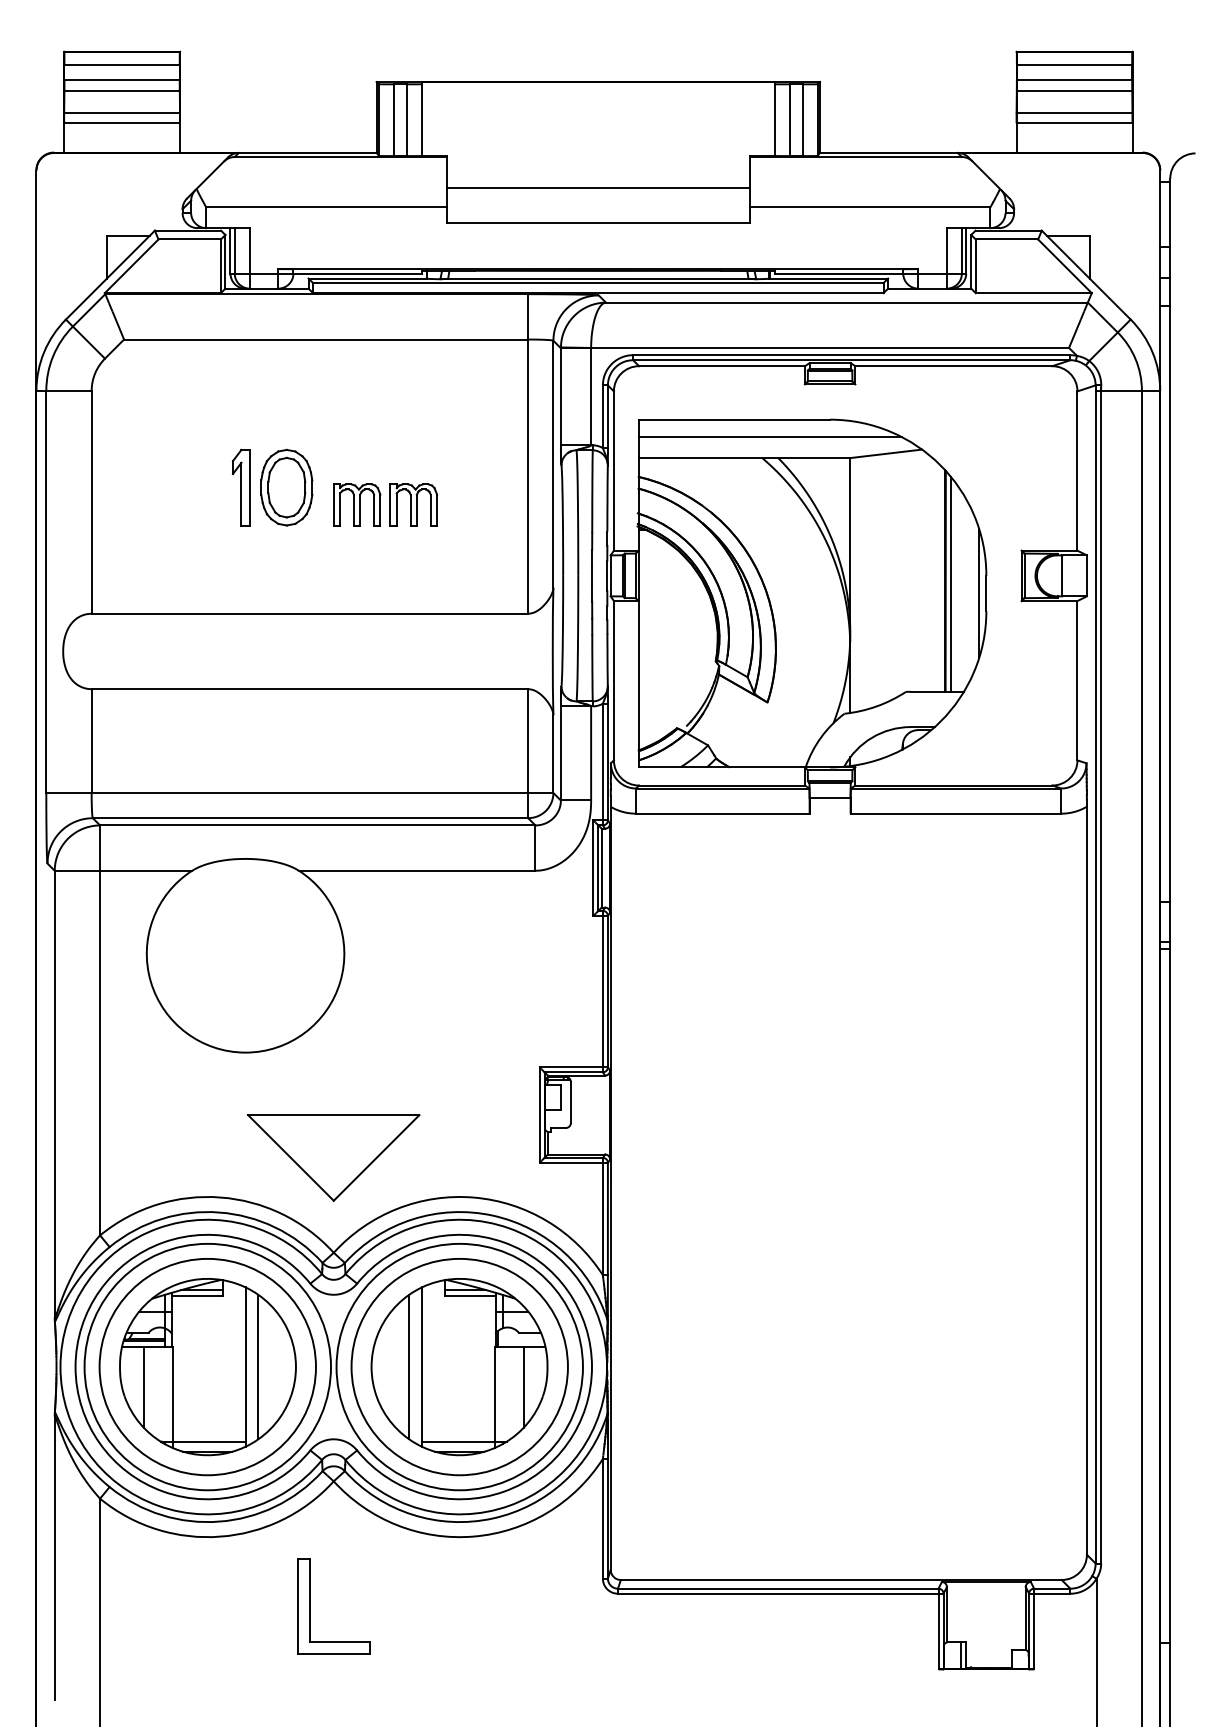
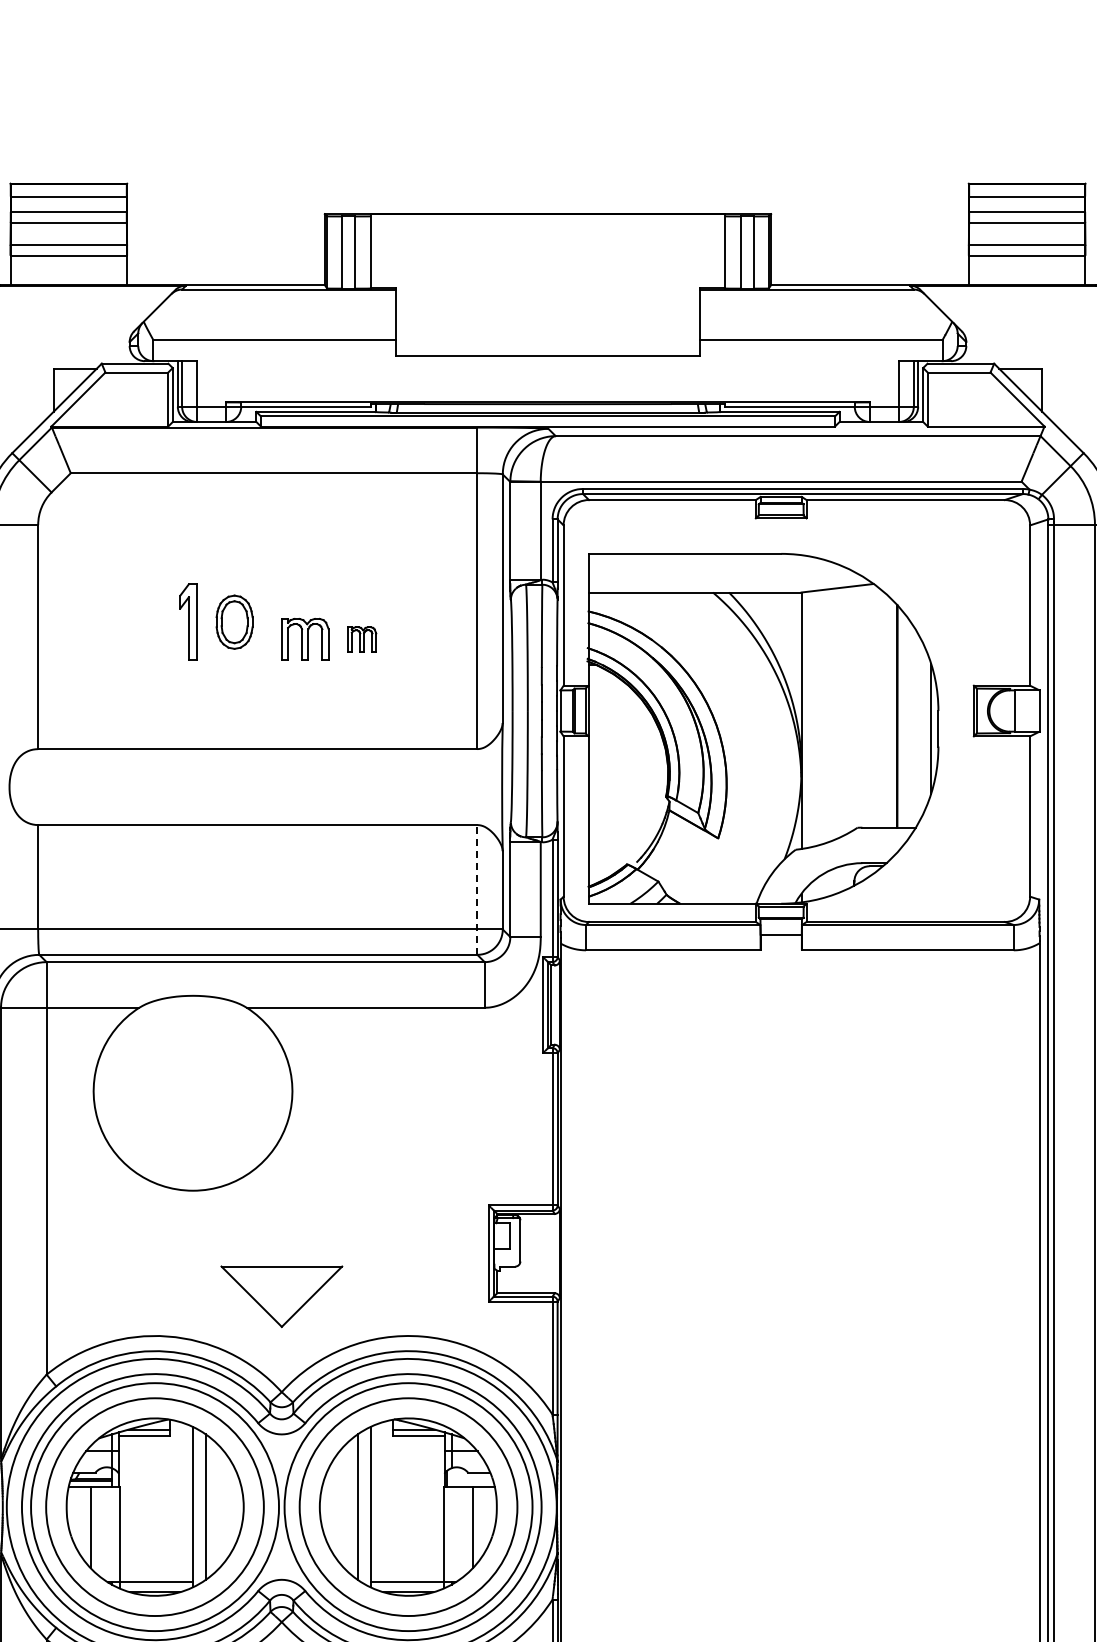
line: (598, 187) -> (548, 320), removed
line: (770, 437) -> (721, 571), removed
part: (286, 487) -> (234, 622), size x0.7
part: (413, 504) -> (362, 639), size x0.6
line: (951, 584) -> (903, 719), removed
line: (528, 753) -> (477, 889), solid -> dashed
part: (333, 1157) -> (281, 1296), size x0.7

